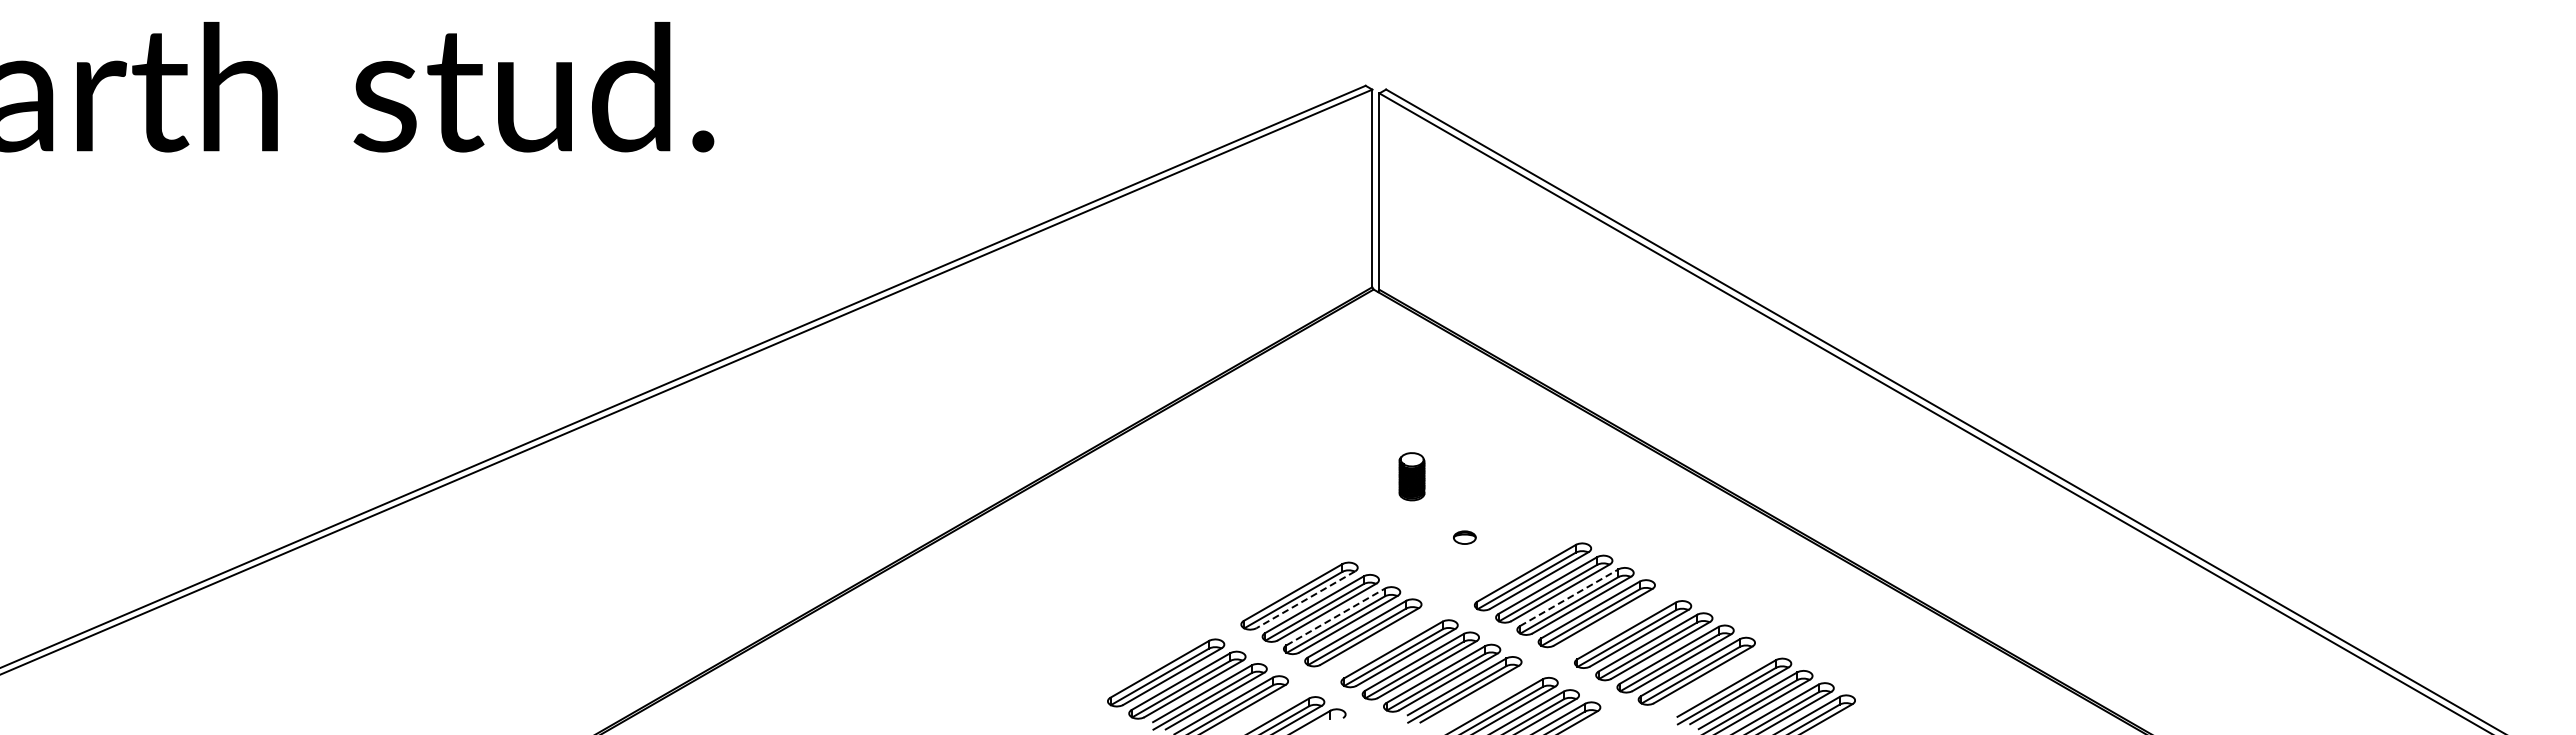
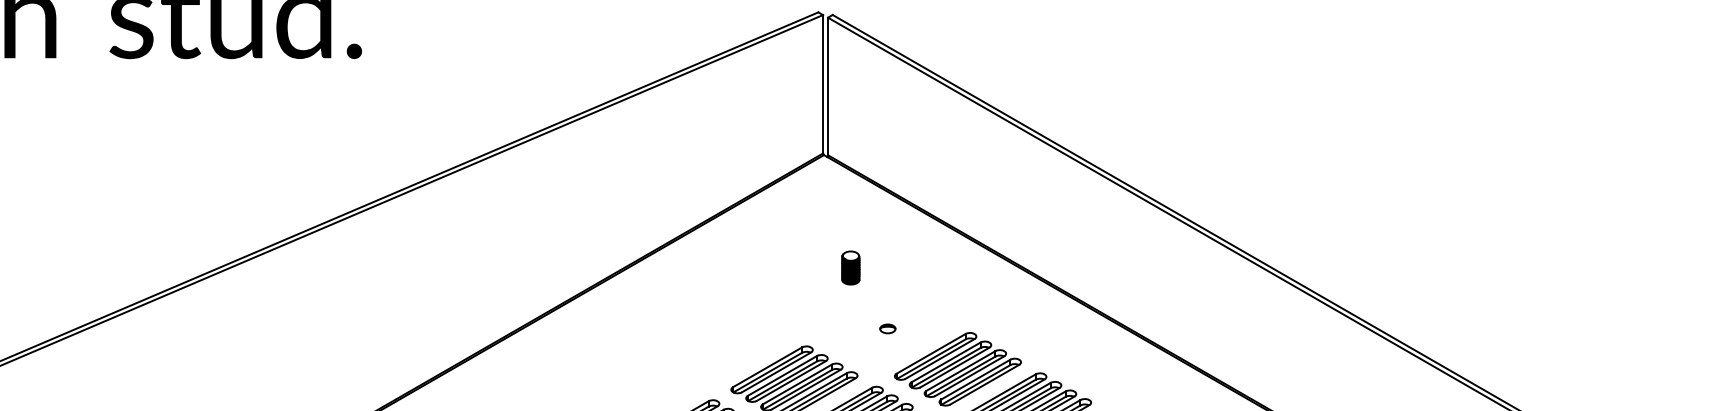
part: (1411, 476) -> (850, 267), moved
line: (1569, 597) -> (961, 370), dashed -> solid
line: (1305, 599) -> (776, 372), dashed -> solid
line: (1335, 616) -> (797, 384), dashed -> solid

